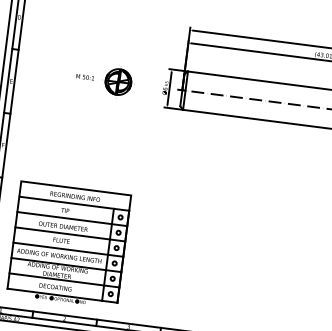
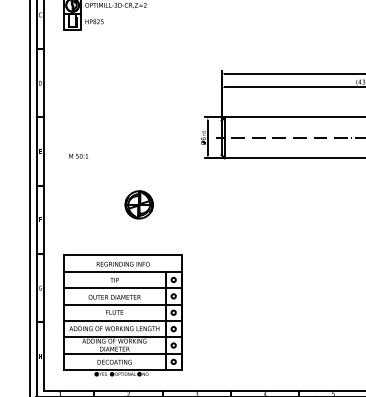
text: (85, 77) -> (78, 156), moved
part: (117, 81) -> (138, 204), moved

